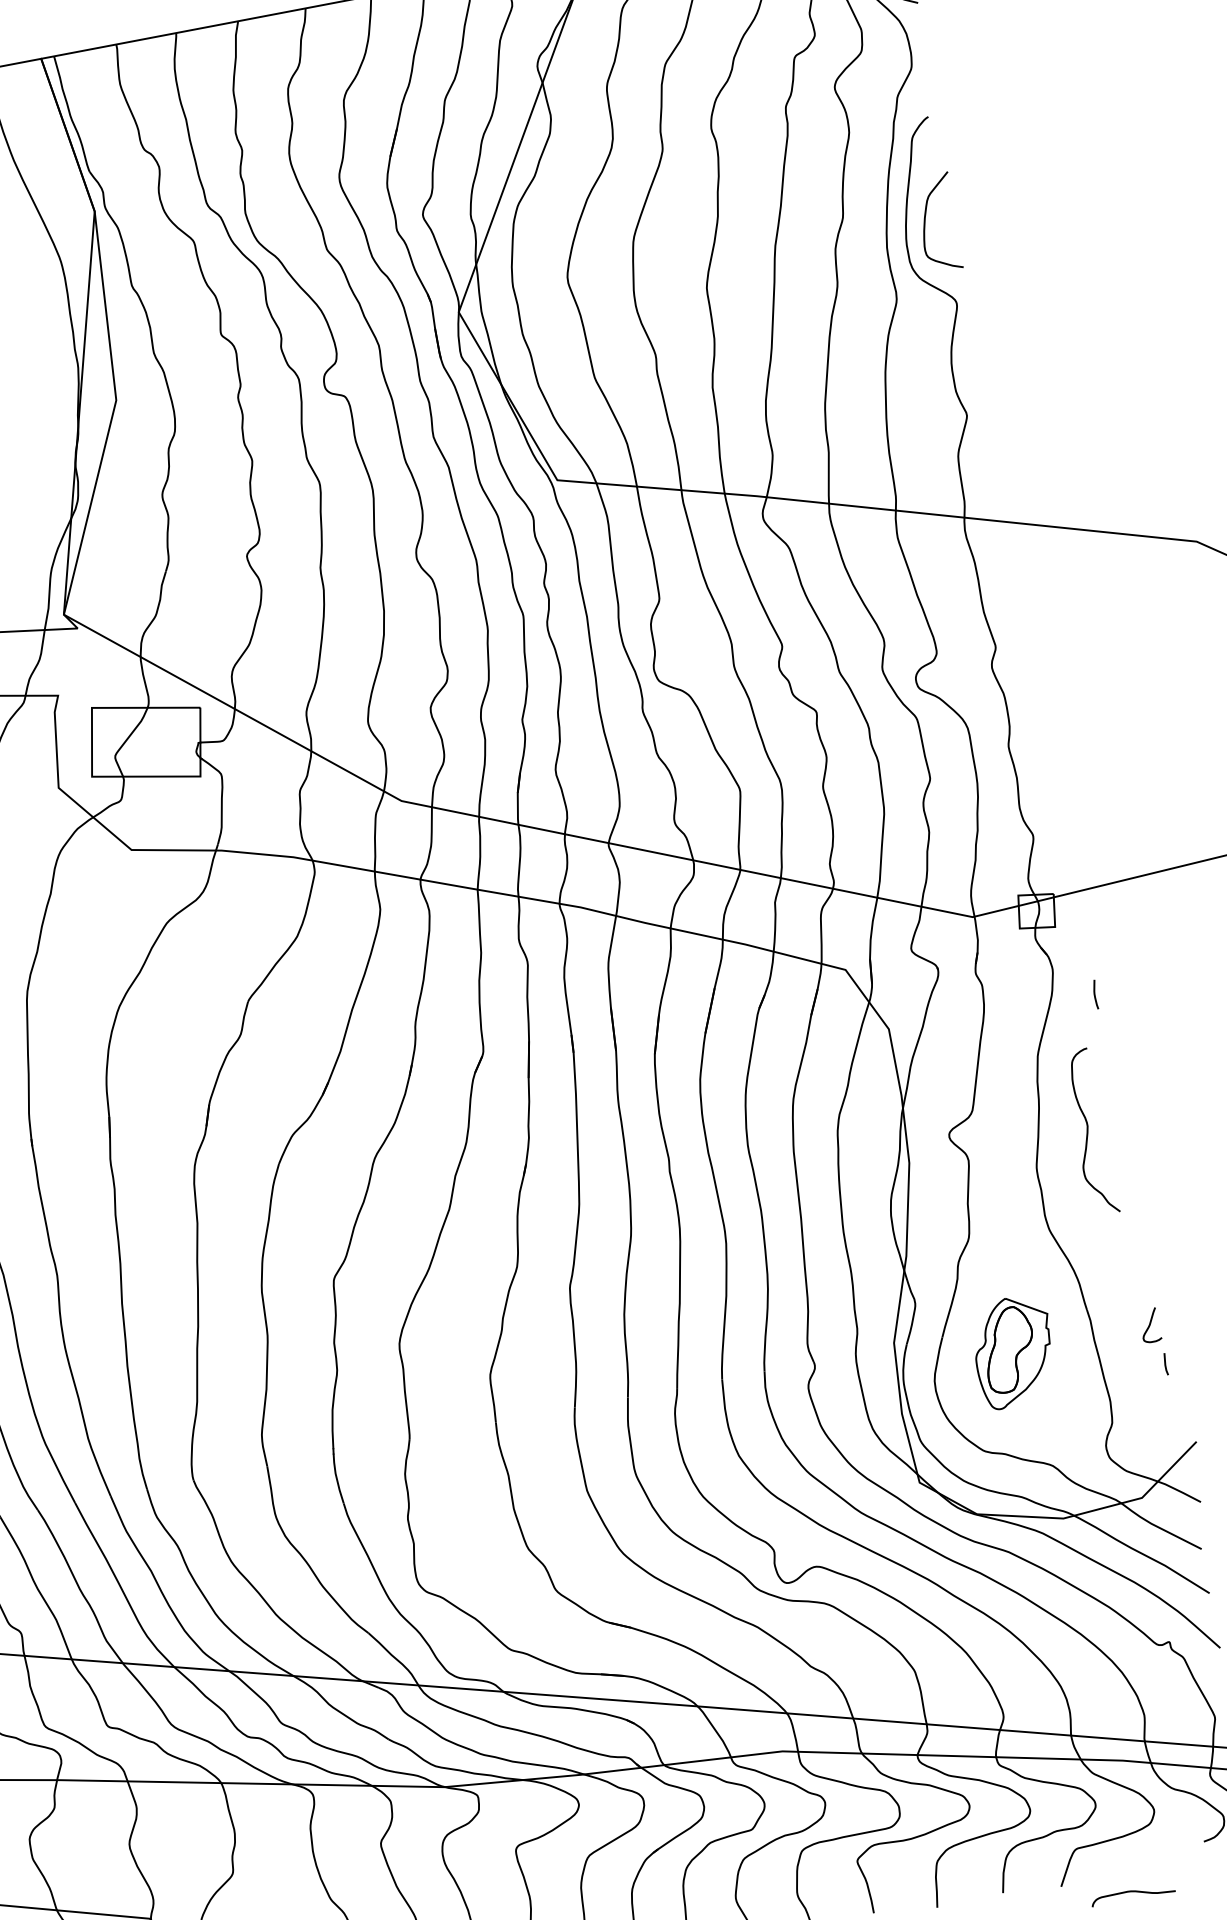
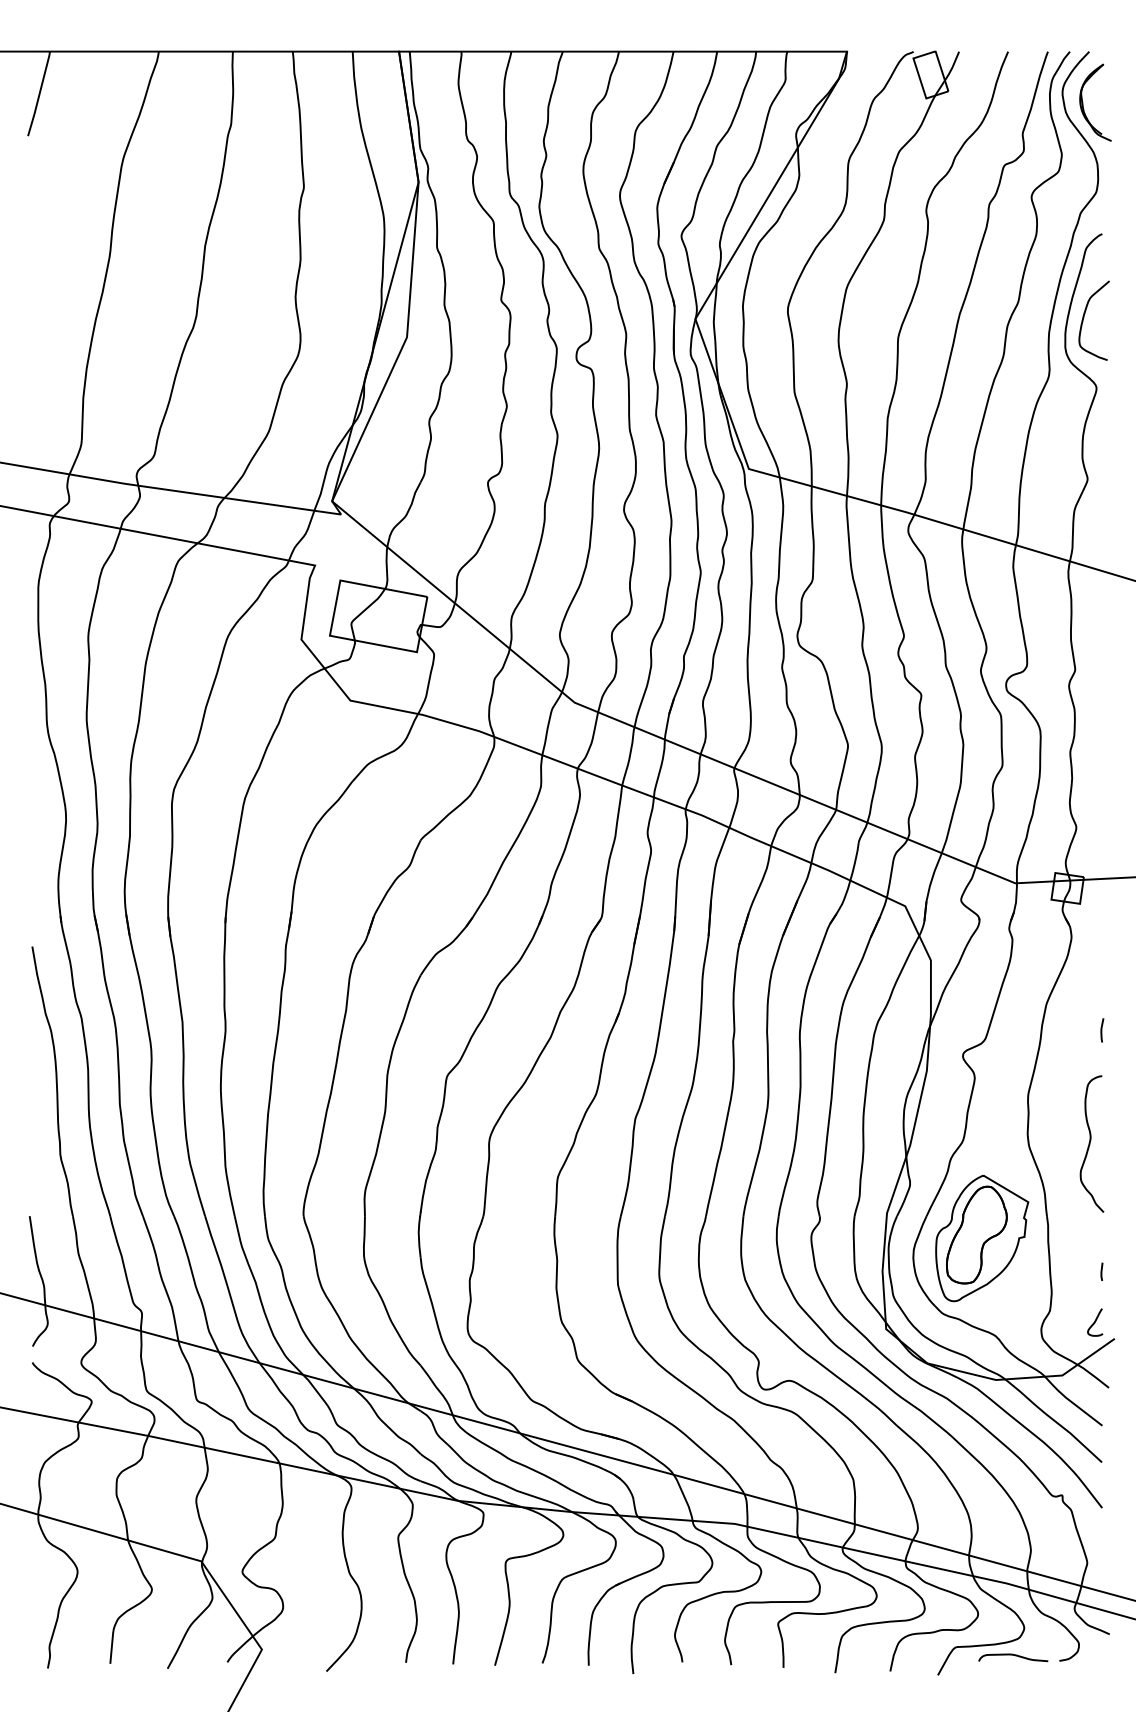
line: (1096, 994) -> (1102, 1030), moved
curve: (1088, 1131) -> (1090, 1143), moved
curve: (1150, 1325) -> (1095, 1322), moved
part: (1014, 1351) -> (982, 1238), size x1.43
curve: (1132, 1892) -> (1013, 1655), moved

